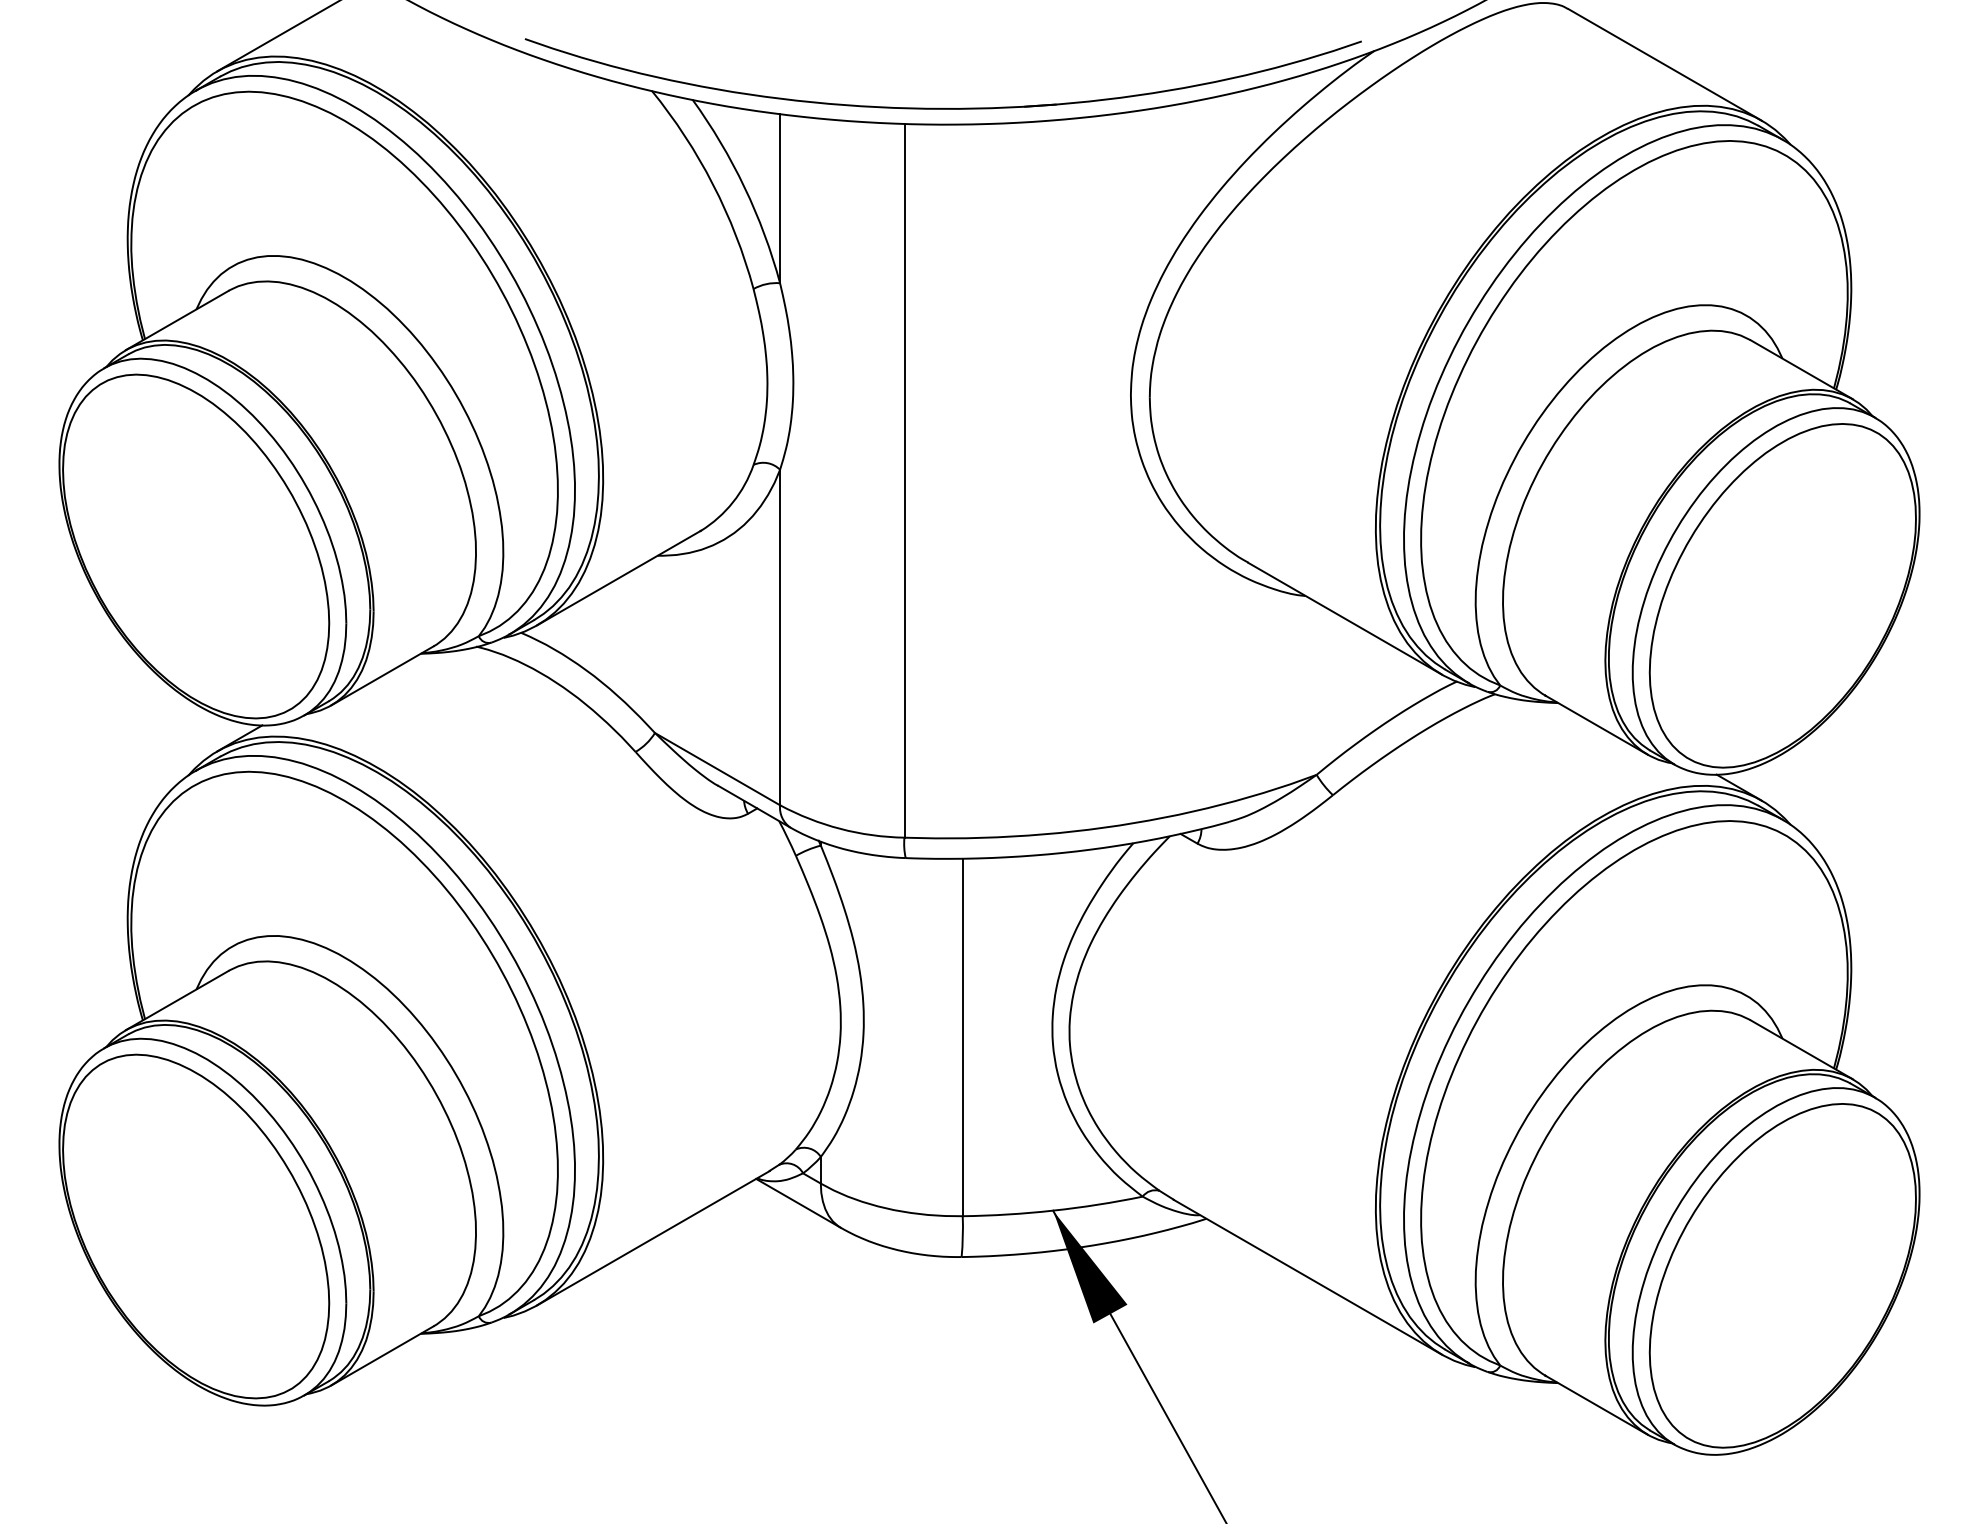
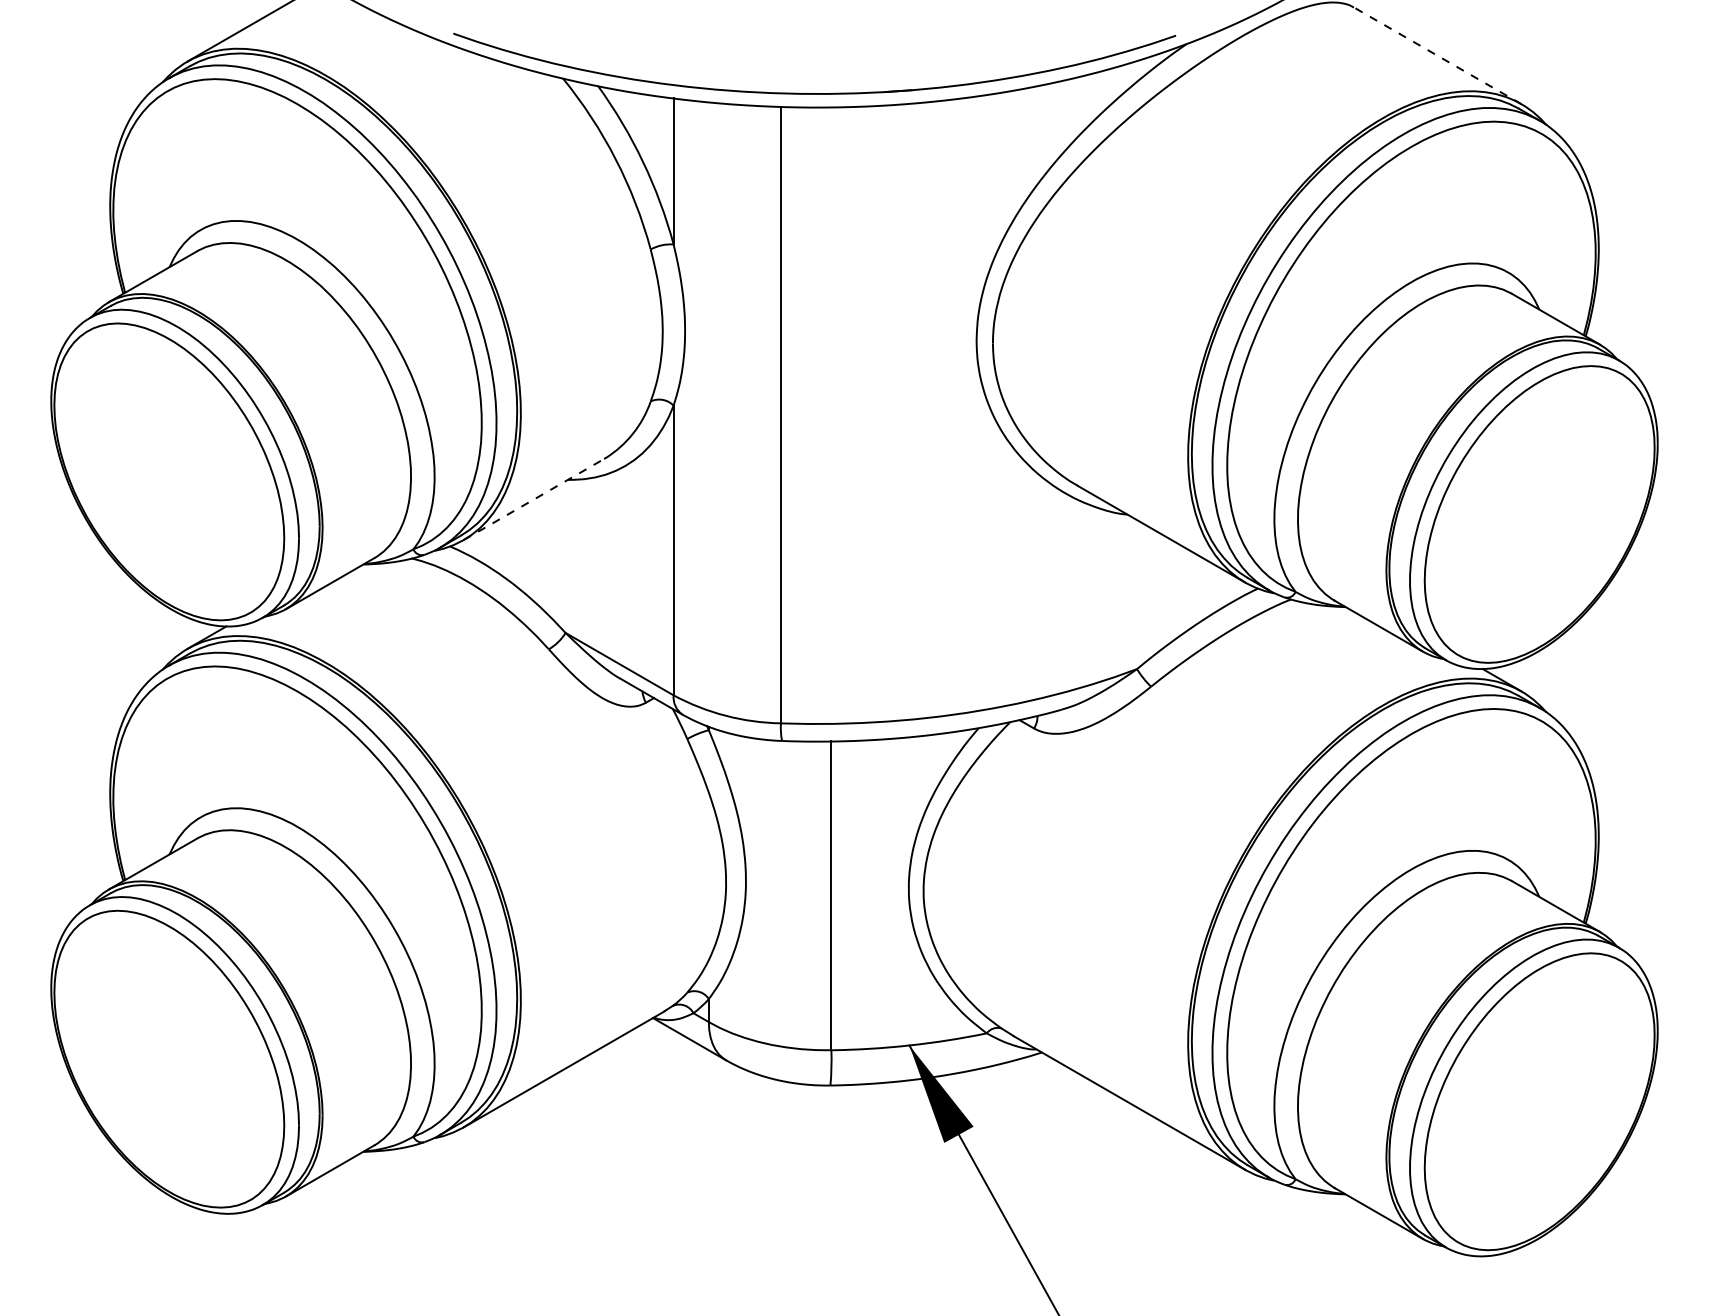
line: (1664, 64) -> (1437, 55), solid -> dashed
line: (618, 578) -> (534, 499), solid -> dashed

